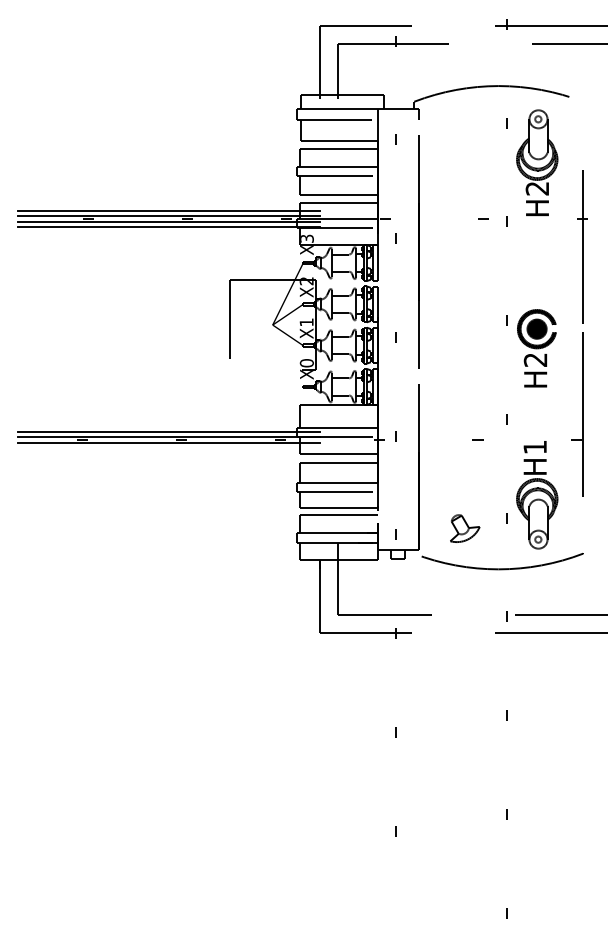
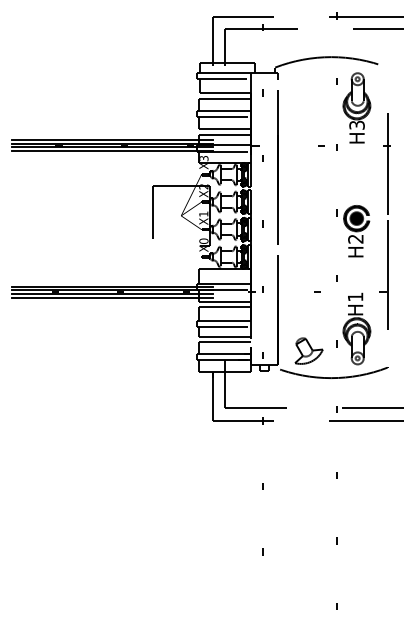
text: (536, 187) -> (356, 124), H2 -> H3
line: (169, 447) -> (112, 297), added
part: (464, 527) -> (308, 350), size x1.43

